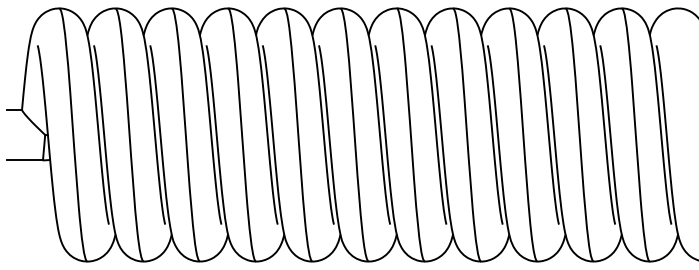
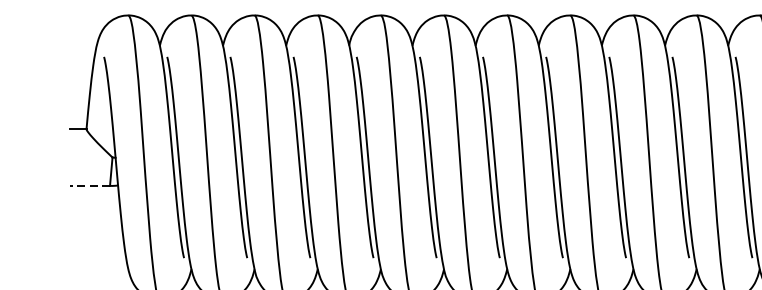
line: (25, 160) -> (90, 186), solid -> dashed

